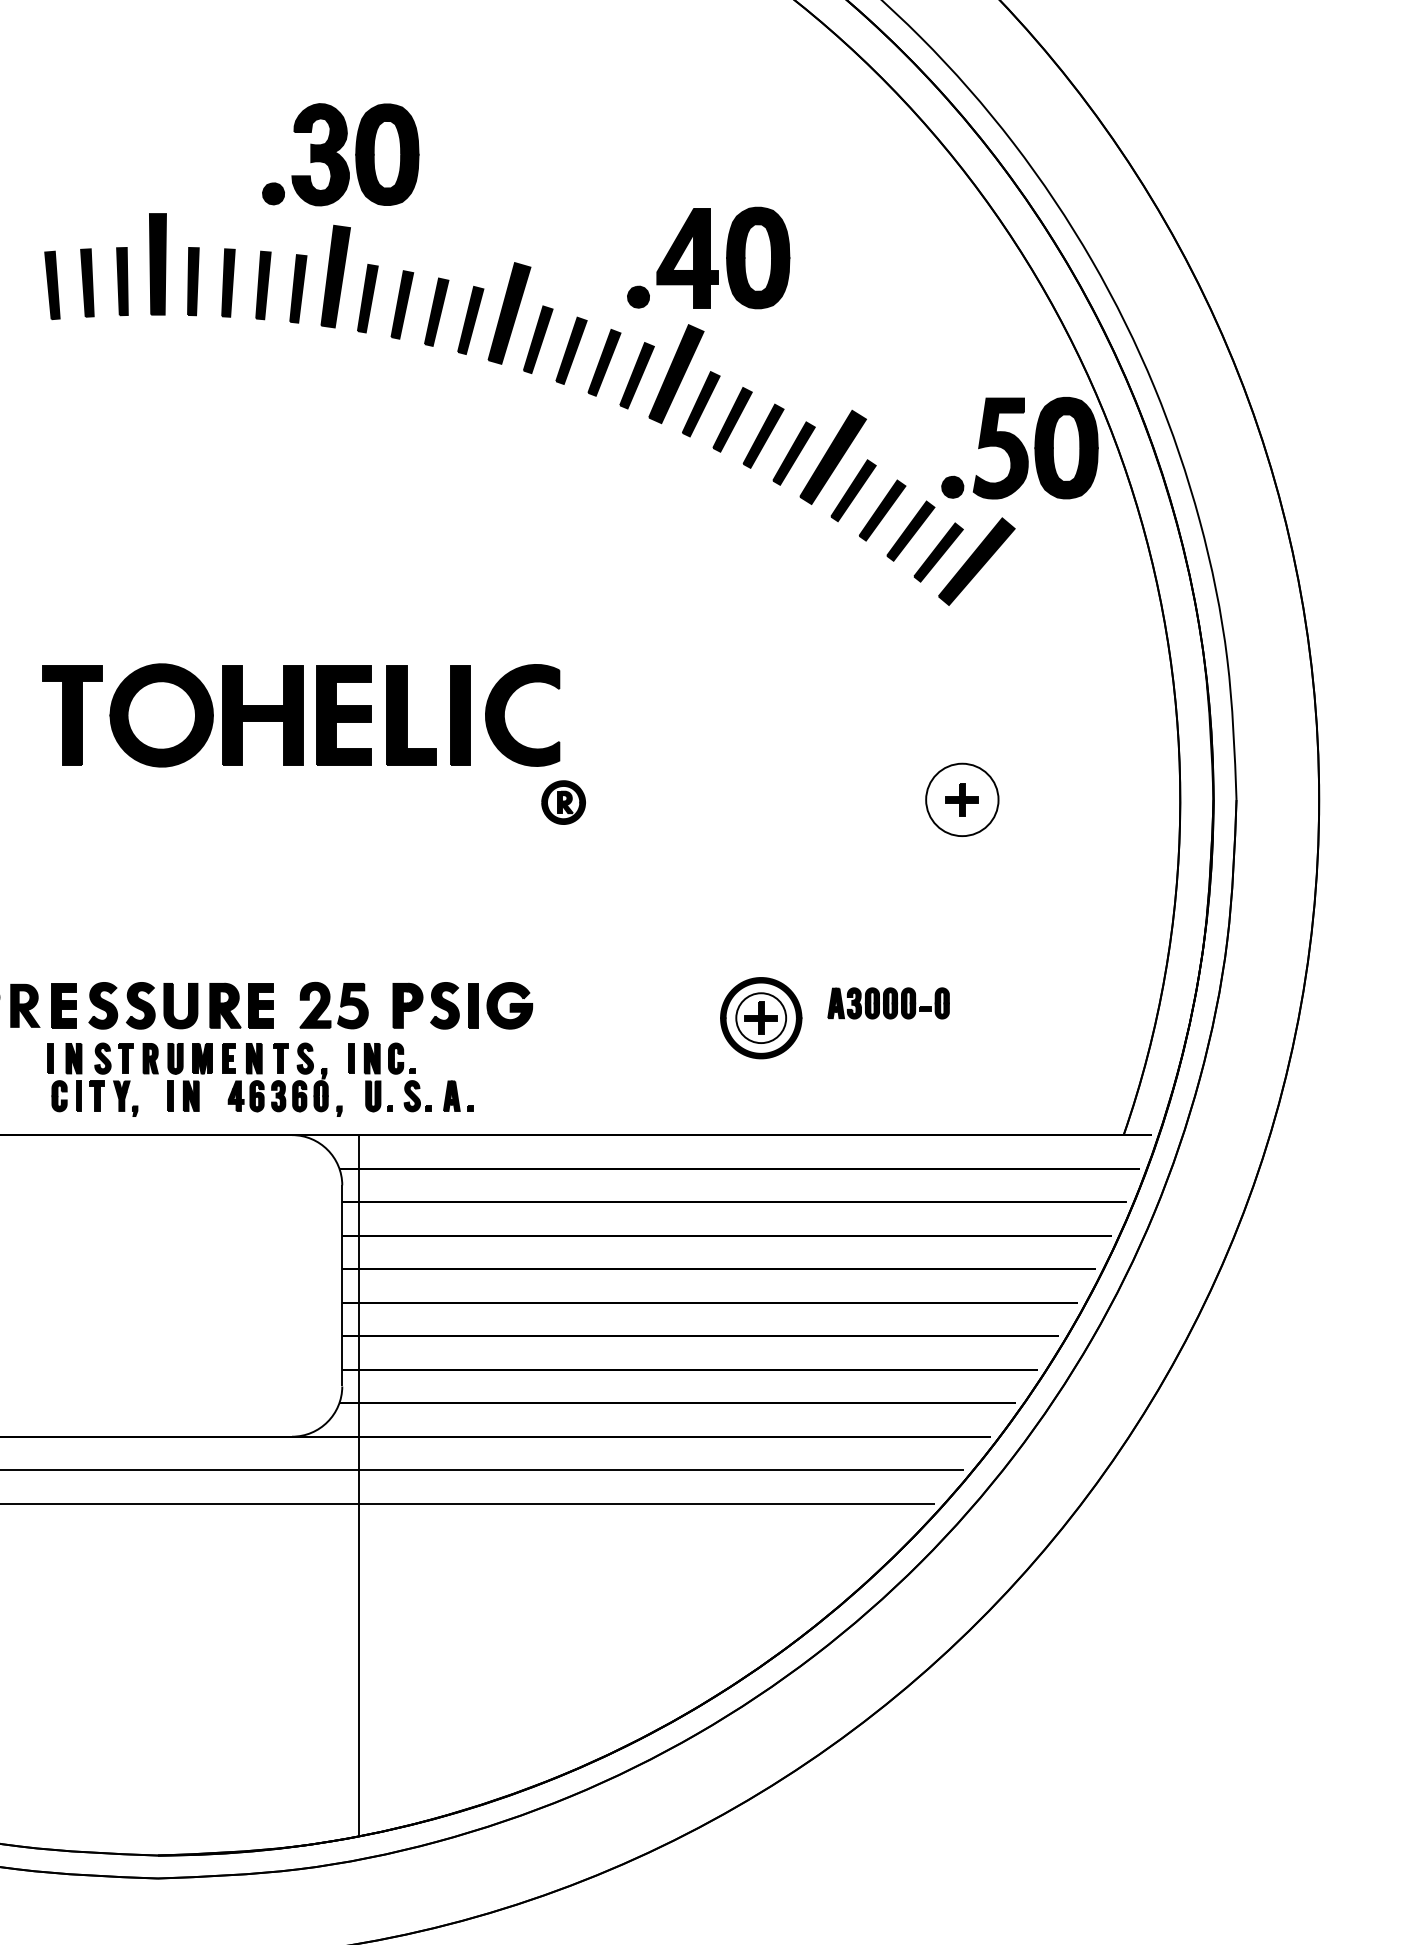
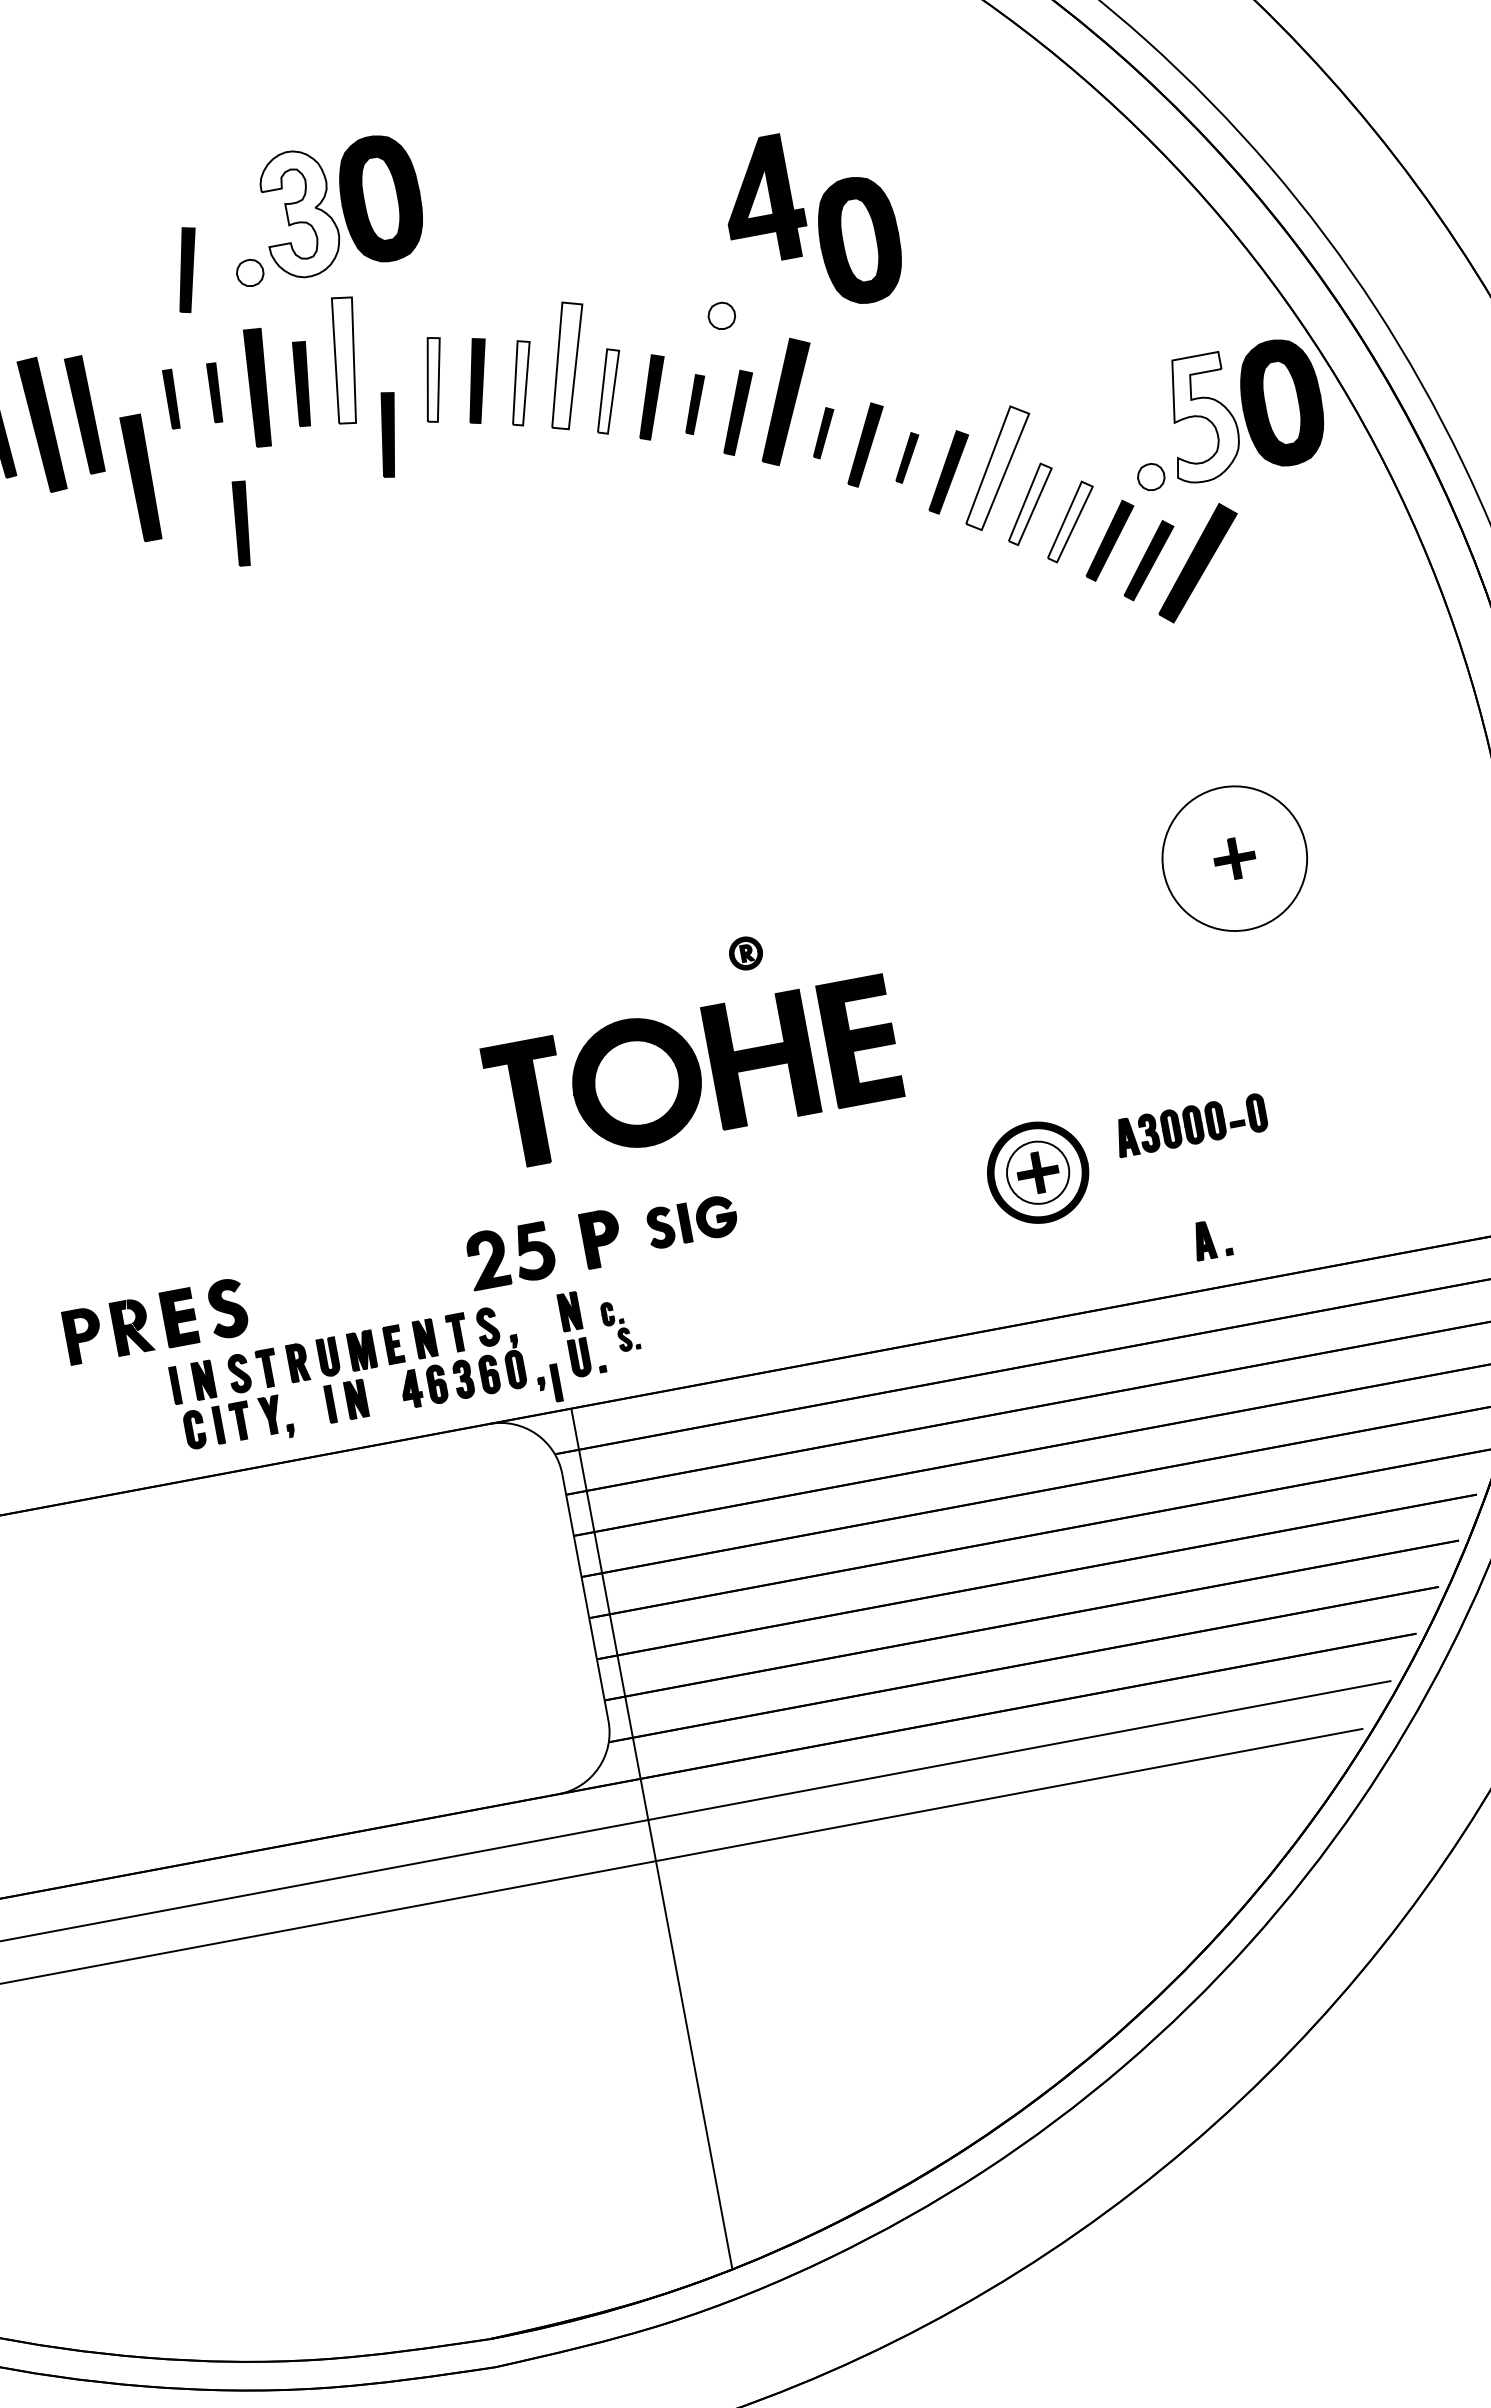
fill: (320, 154) -> (298, 213), removed
part: (224, 181) -> (187, 269), added
fill: (273, 193) -> (250, 272), removed
part: (687, 258) -> (762, 200), moved
part: (157, 264) -> (141, 478), moved
fill: (335, 276) -> (345, 360), removed
part: (122, 281) -> (84, 415), size x1.4
part: (193, 281) -> (172, 398), size x0.7
part: (87, 282) -> (42, 424), size x1.6
part: (228, 282) -> (215, 392), size x0.7
part: (263, 285) -> (258, 387), size x1.4
fill: (638, 296) -> (721, 315), removed
part: (367, 298) -> (388, 434), moved
fill: (402, 304) -> (433, 379), removed
fill: (509, 313) -> (567, 365), removed
fill: (470, 320) -> (521, 383), removed
fill: (537, 339) -> (607, 391), removed
part: (604, 362) -> (695, 403), size x0.7
part: (230, 389) -> (242, 523), added
part: (701, 404) -> (823, 433), size x0.6
part: (763, 435) -> (907, 457), size x0.6
fill: (1000, 448) -> (1200, 418), removed
fill: (832, 456) -> (996, 466), removed
fill: (952, 486) -> (1150, 476), removed
fill: (853, 490) -> (1030, 503), removed
fill: (882, 510) -> (1070, 521), removed
part: (206, 715) -> (691, 1072), moved
part: (473, 715) -> (615, 867), removed
circle: (962, 799) -> (1234, 858), size x1.6
part: (563, 802) -> (745, 953), size x0.6
part: (199, 1005) -> (345, 1286), removed
part: (481, 1005) -> (691, 1221), size x0.7
part: (351, 1058) -> (556, 1382), moved
part: (409, 1077) -> (620, 1326), size x0.6
part: (458, 1095) -> (1212, 1238), moved

